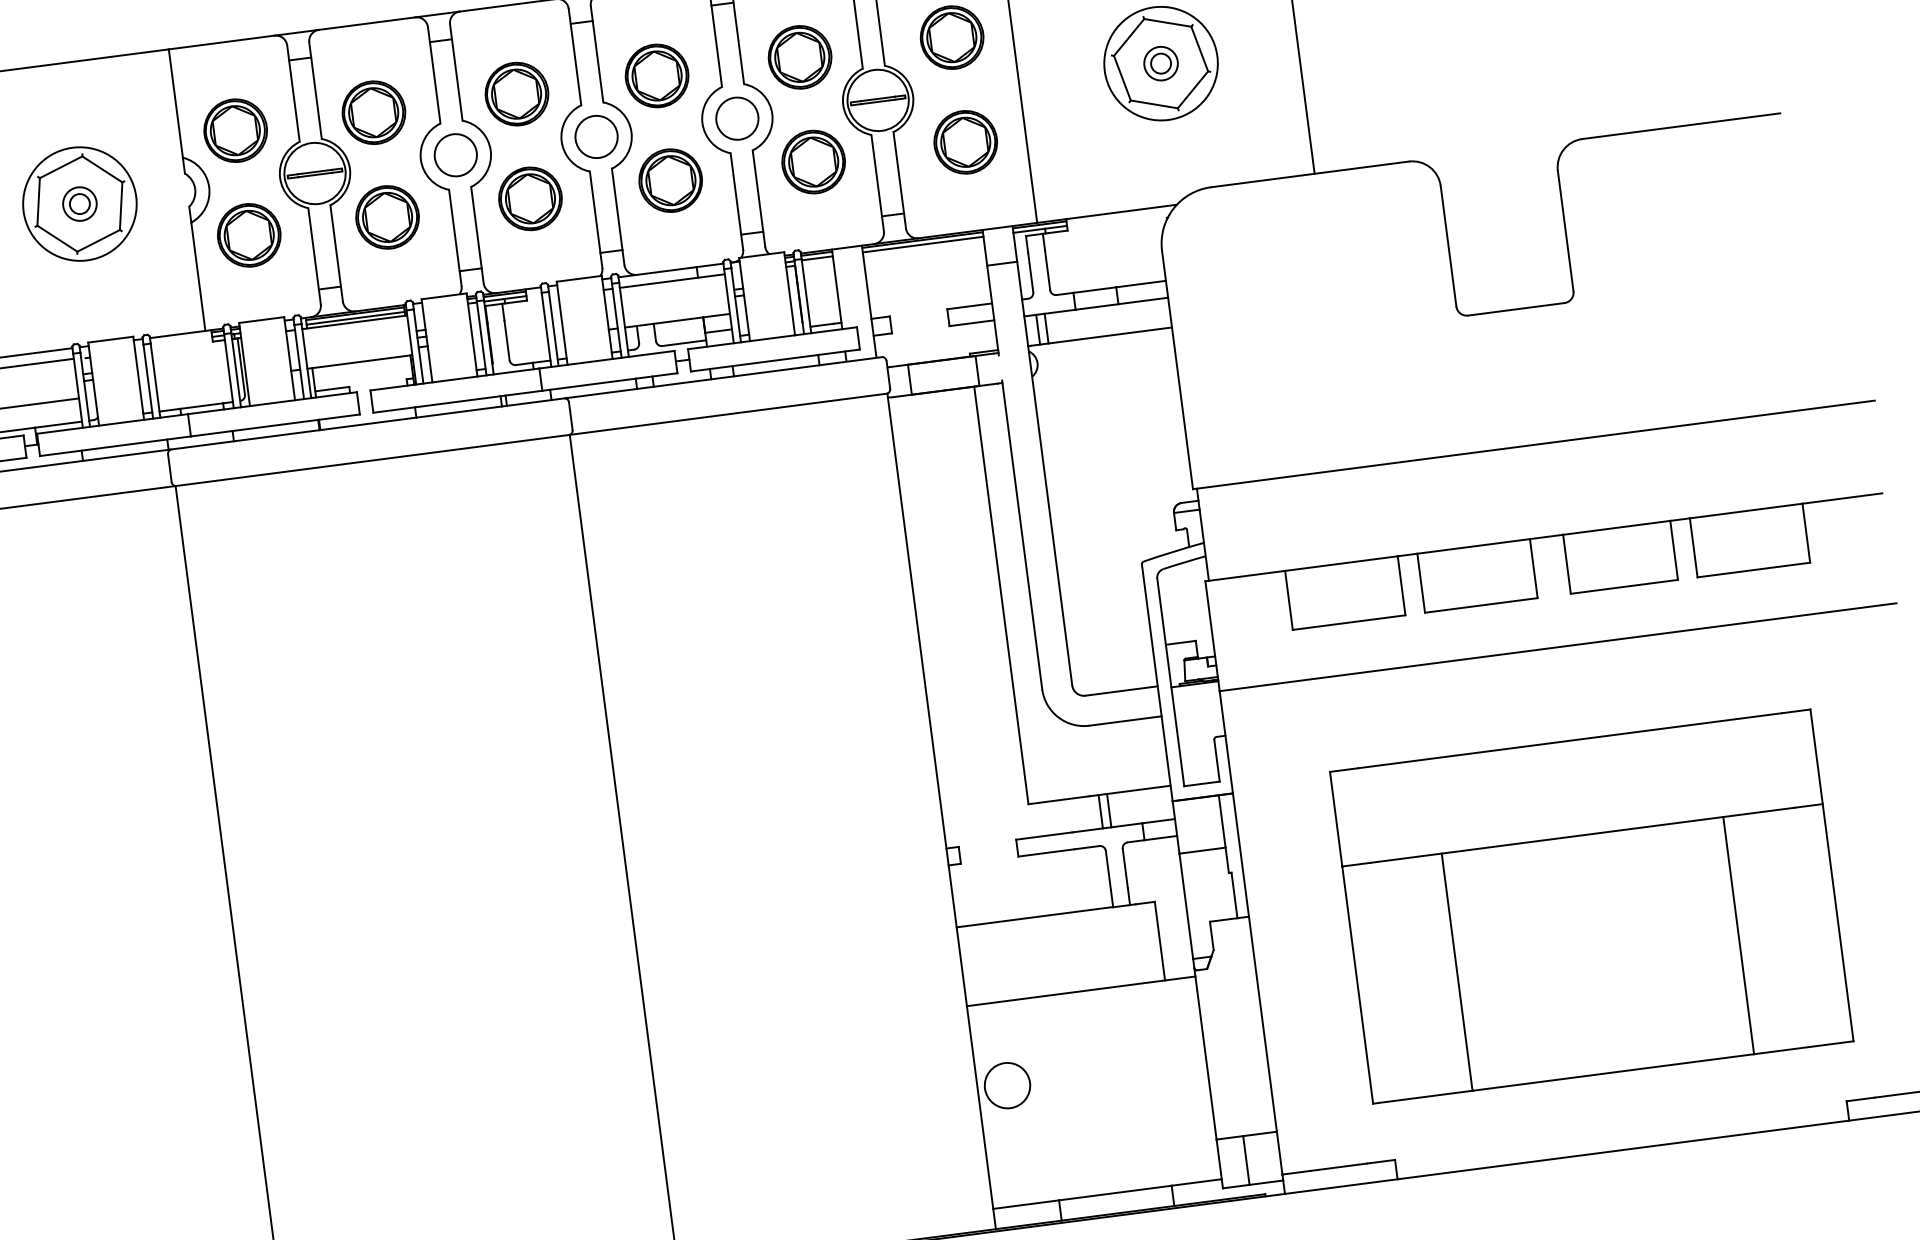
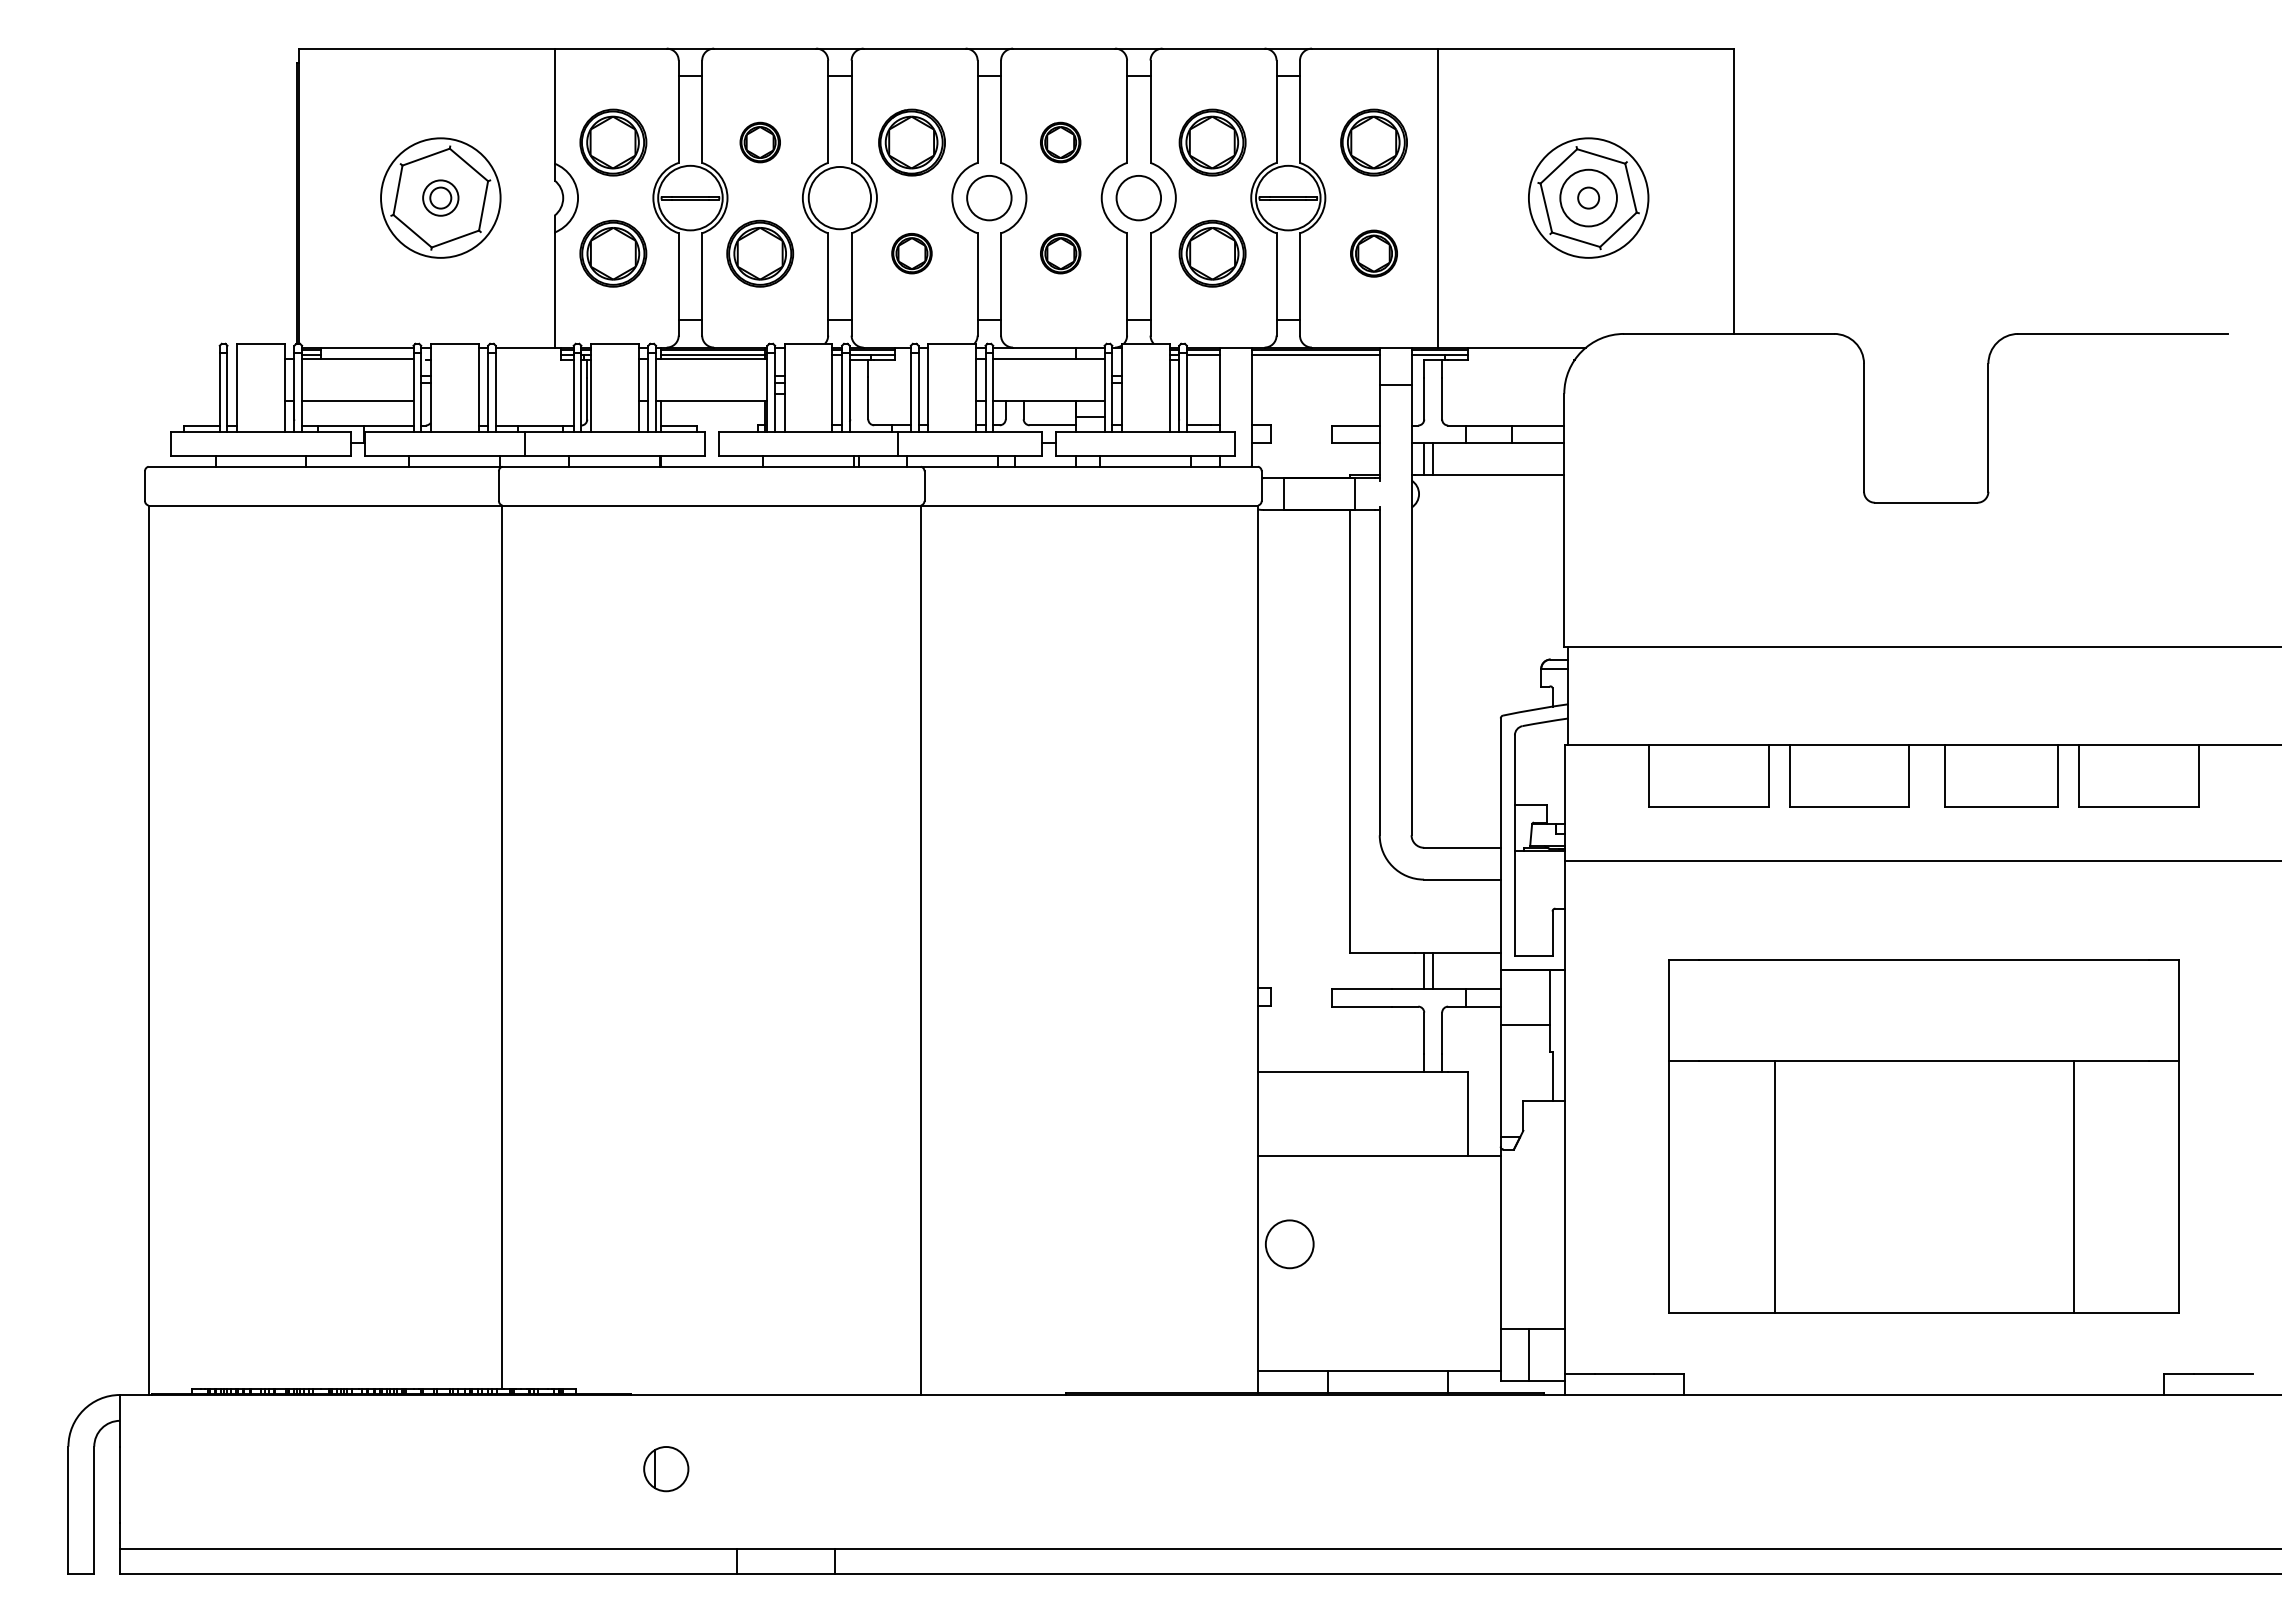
circle: (1160, 63) -> (1588, 197), size x1.6
part: (656, 75) -> (1060, 142), size x0.6
part: (374, 112) -> (760, 142), size x0.6
part: (965, 142) -> (1373, 253), size x0.7
circle: (455, 154) -> (839, 197), size x1.4
part: (670, 180) -> (1060, 253), size x0.6
part: (530, 198) -> (911, 253), size x0.6

